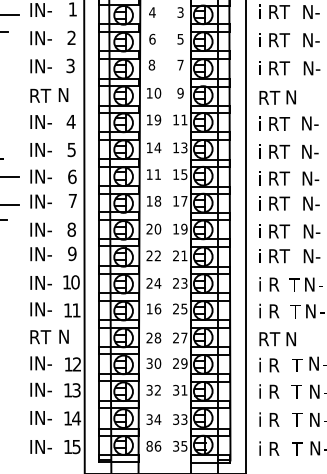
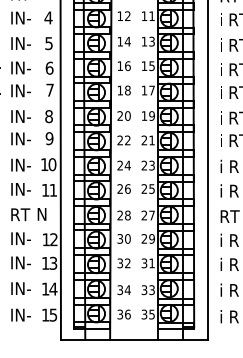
text: (157, 119) -> (127, 15), 19 -> 12
text: (157, 174) -> (127, 66), 11 -> 16
text: (149, 308) -> (120, 188), 16 -> 26
text: (149, 446) -> (120, 314), 86 -> 36

